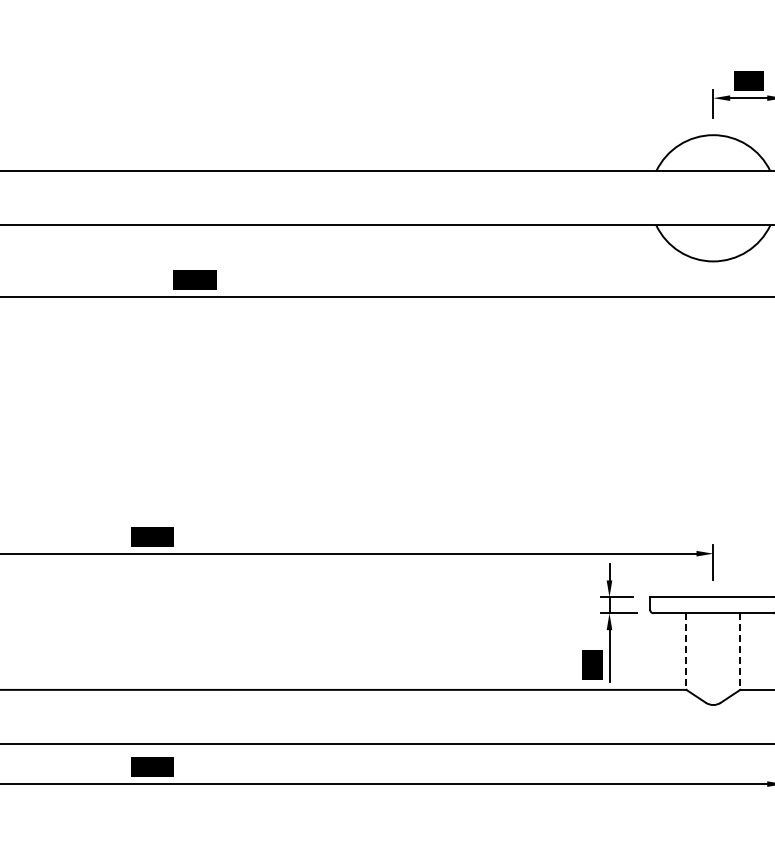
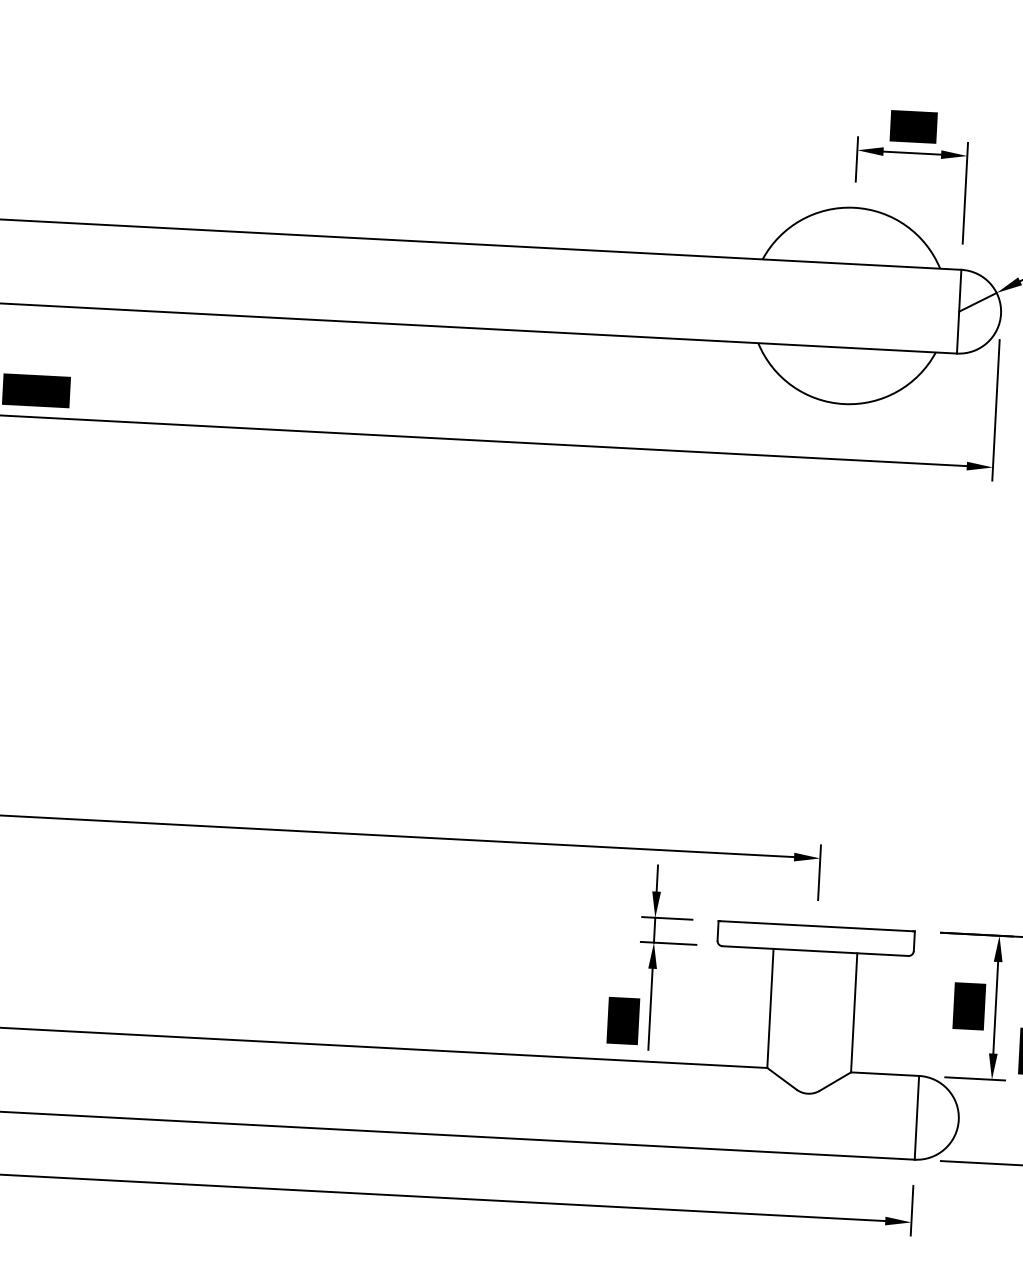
line: (686, 652) -> (770, 1009), dashed -> solid
line: (740, 652) -> (854, 1014), dashed -> solid

